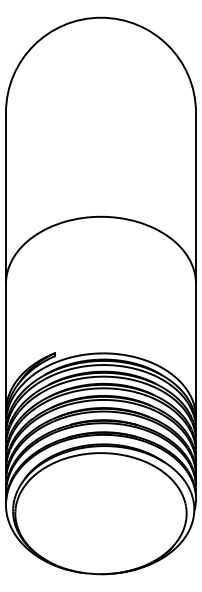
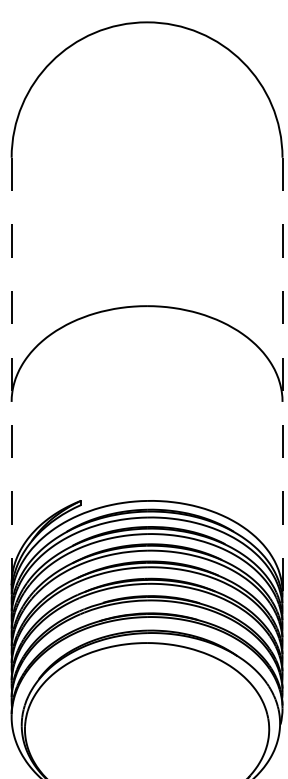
line: (6, 262) -> (12, 371), solid -> dashed
line: (196, 265) -> (283, 375), solid -> dashed

